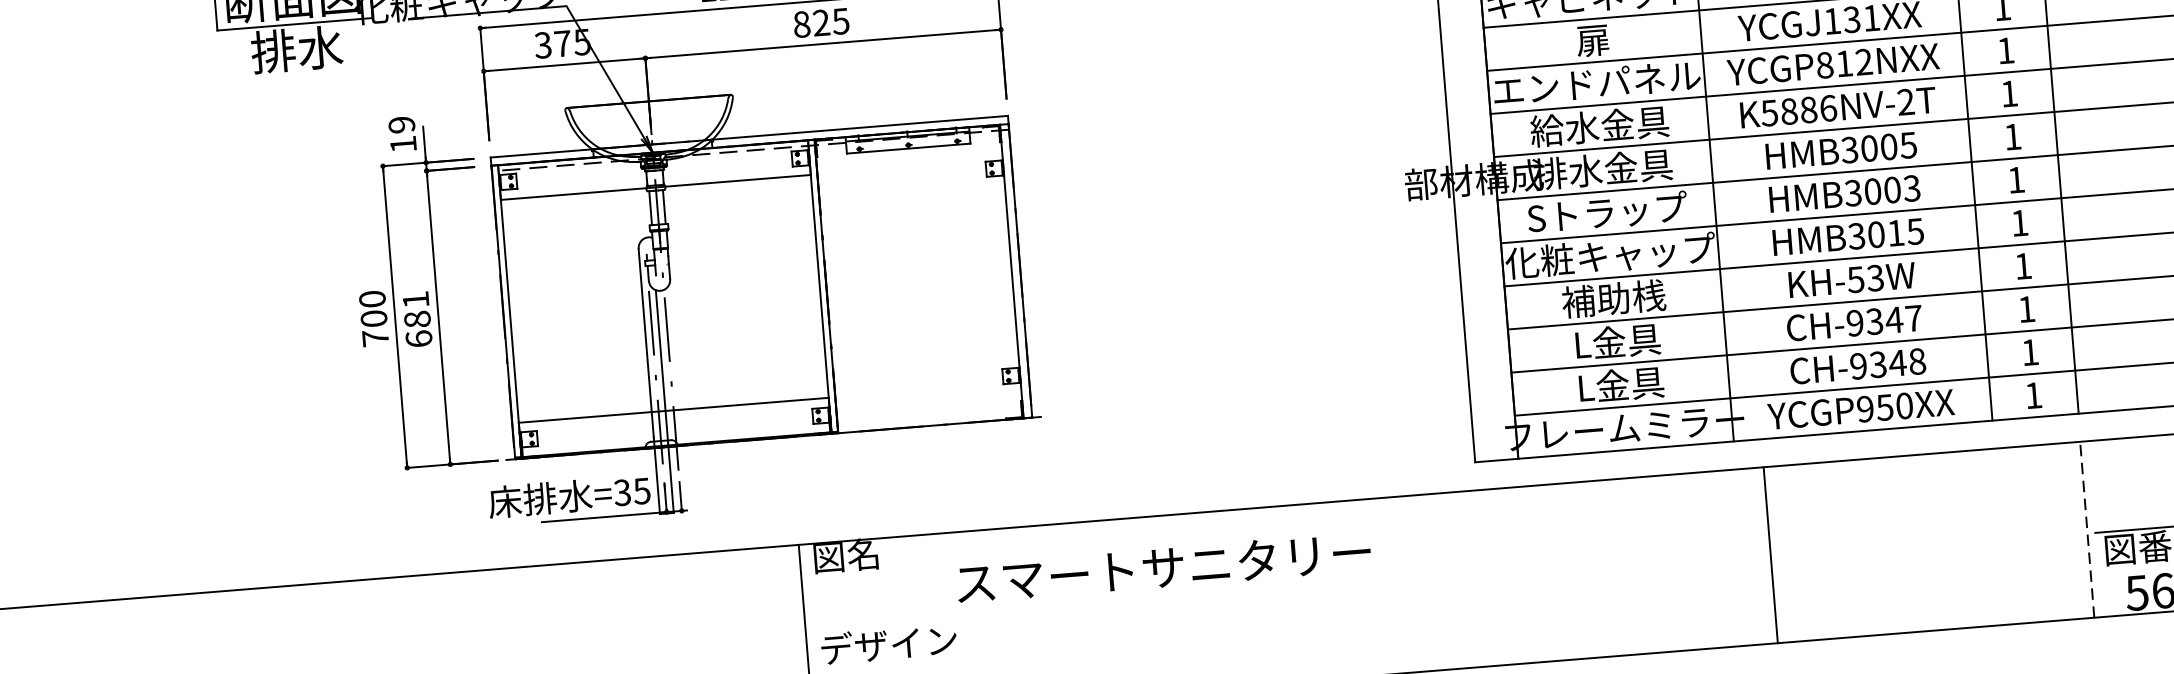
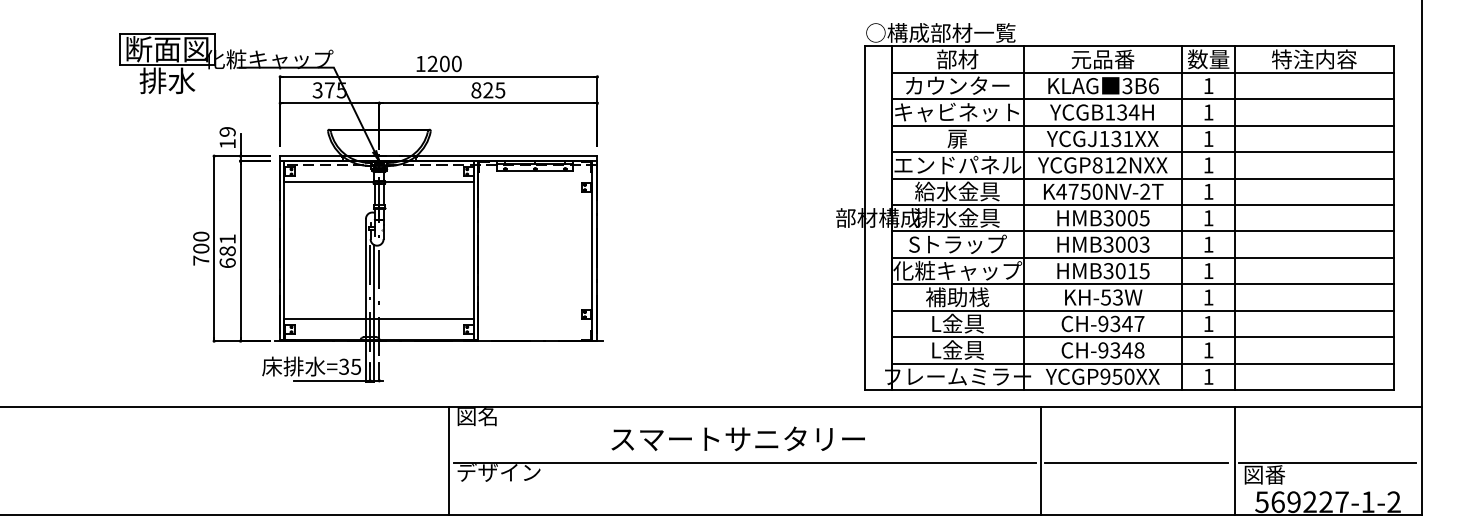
text: (1798, 110) -> (1079, 191), K5886NV-2T -> K4750NV-2T
line: (2086, 530) -> (1234, 461), dashed -> solid
line: (1927, 546) -> (1136, 463), added
text: (1162, 566) -> (737, 438), moved
line: (1288, 597) -> (744, 463), added

